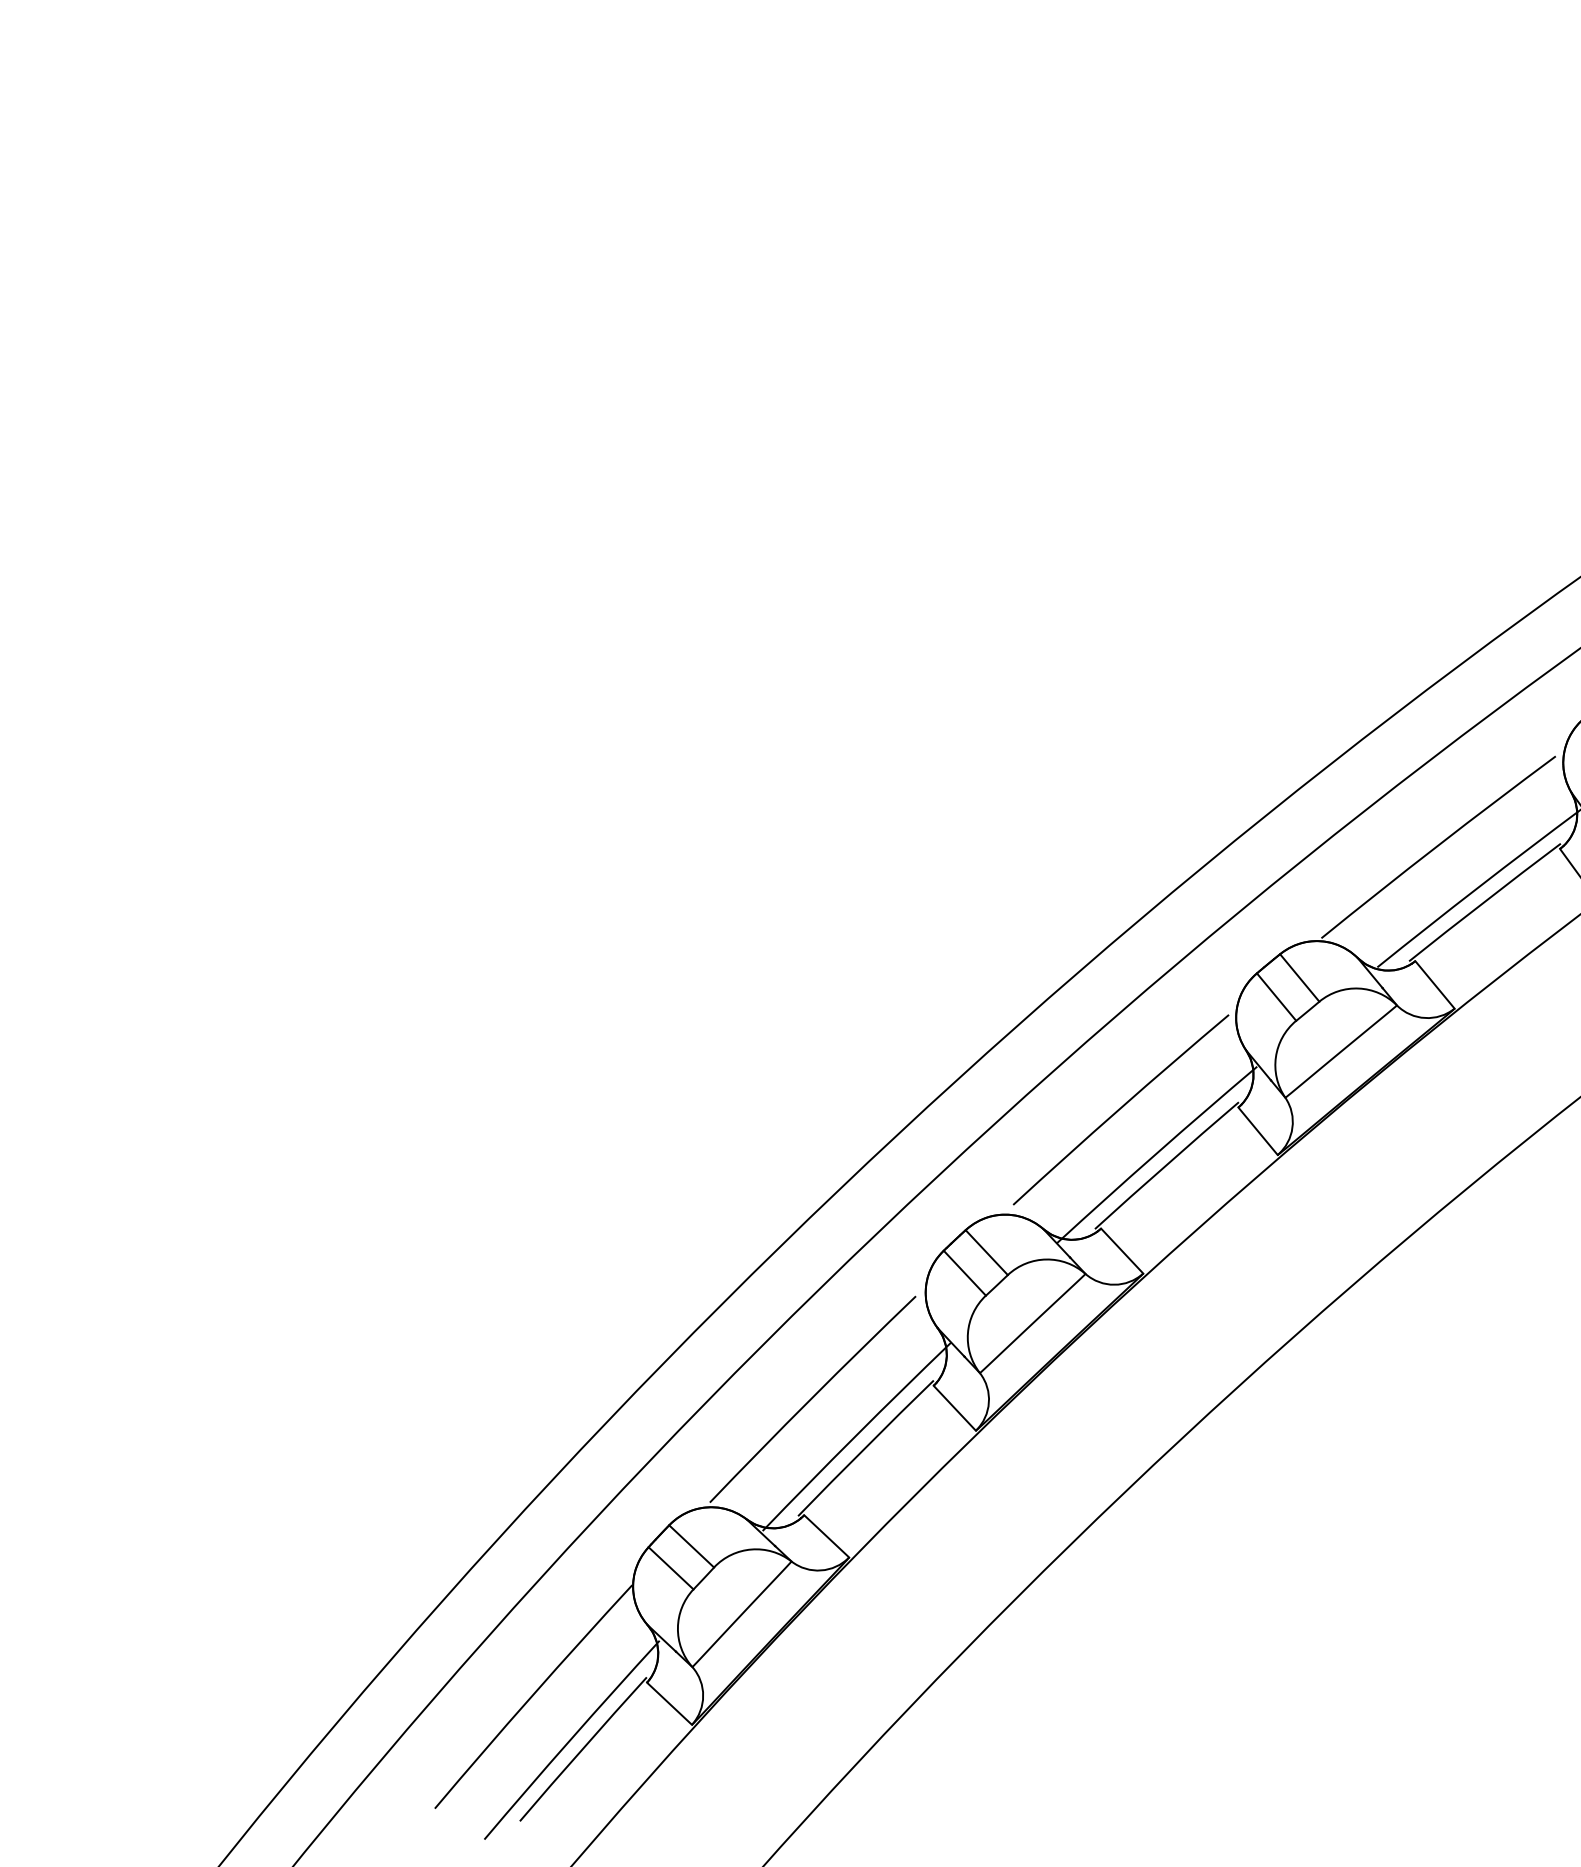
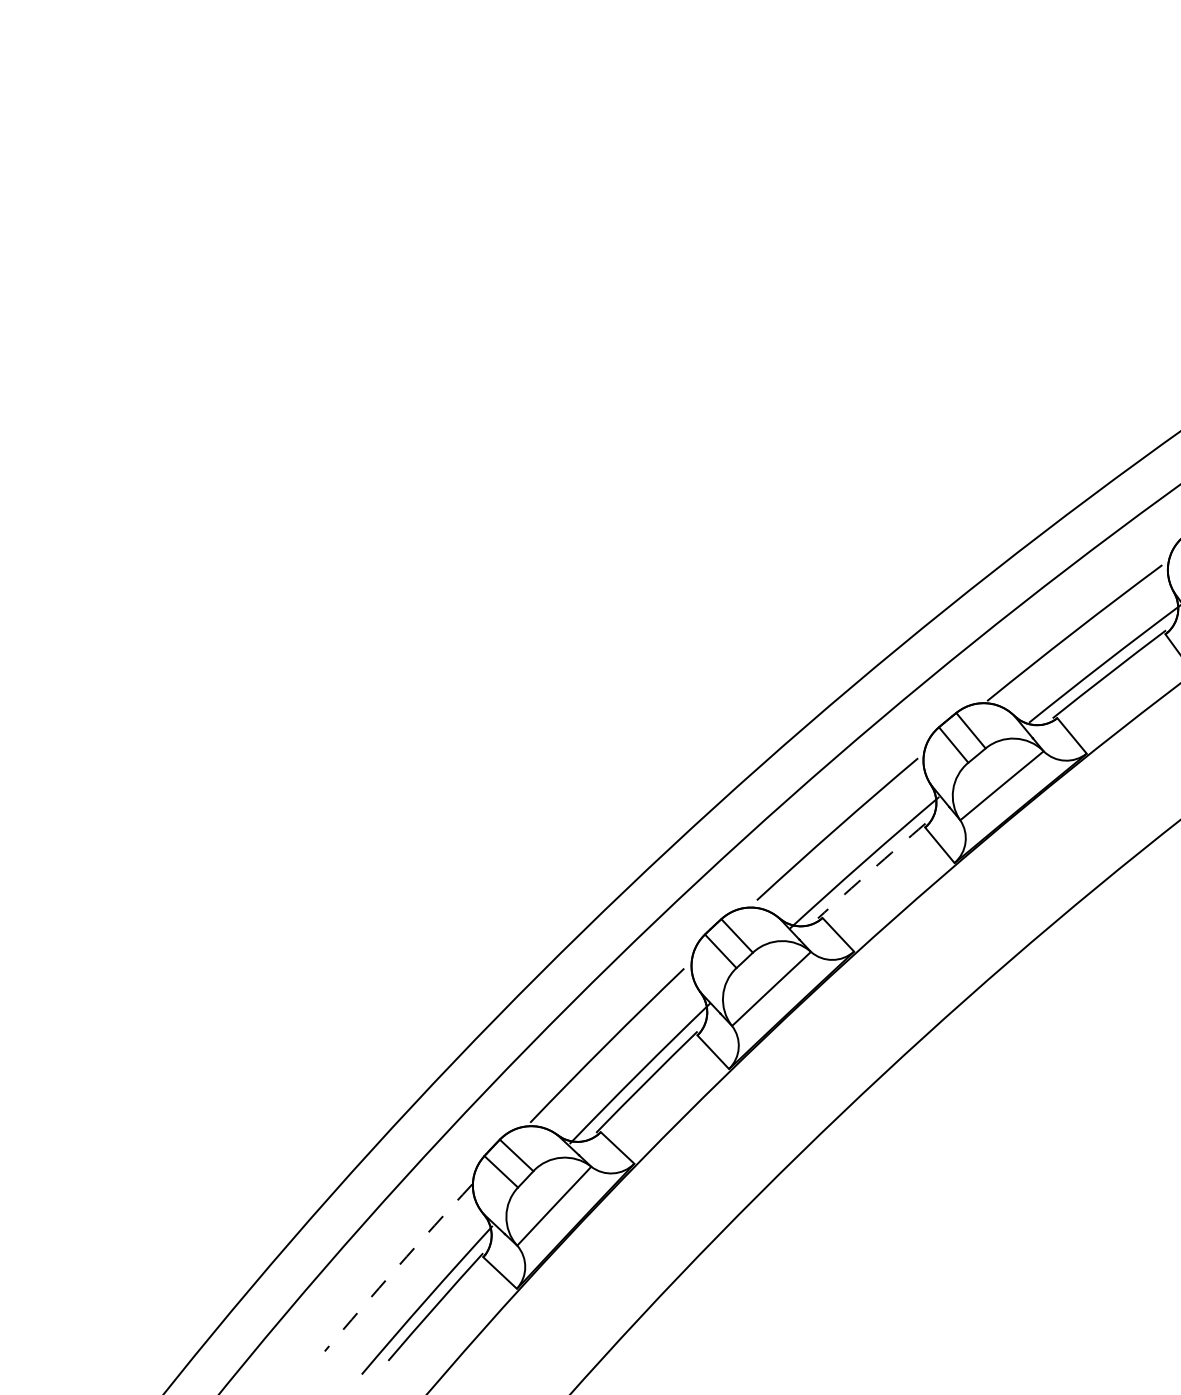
arc: (1166, 1165) -> (871, 870), solid -> dashed
arc: (532, 1696) -> (397, 1267), solid -> dashed

